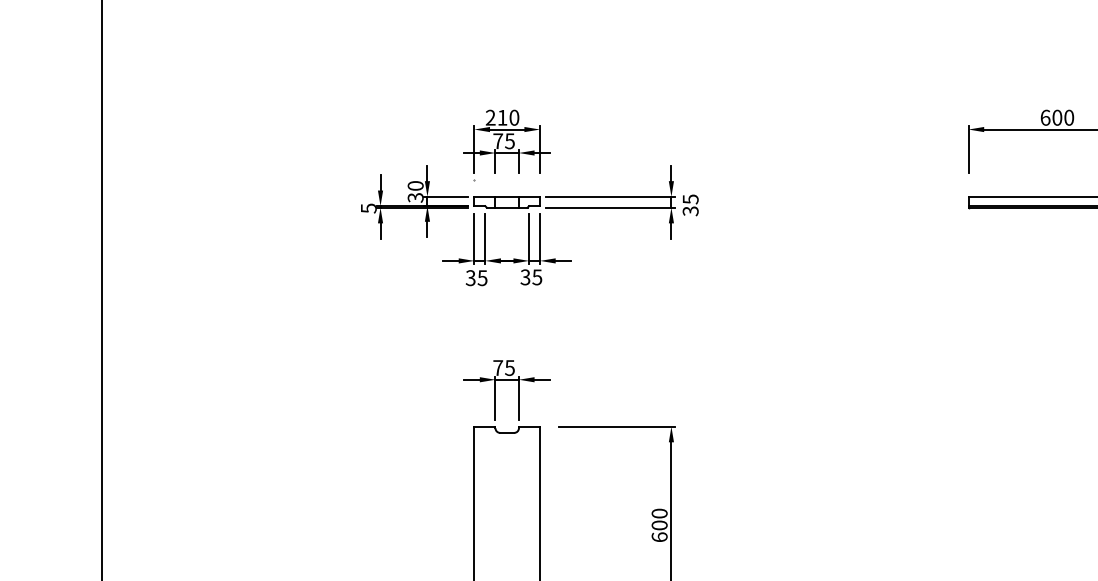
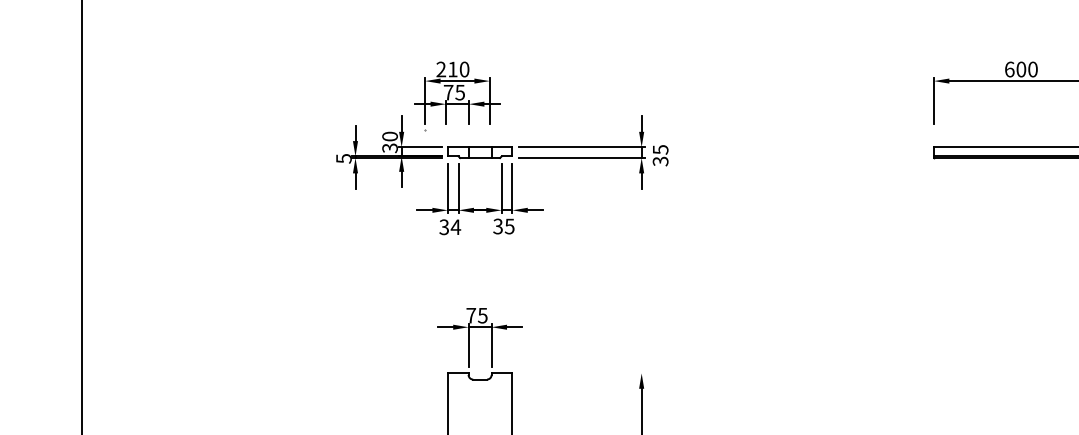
part: (506, 145) -> (456, 96), moved
text: (482, 278) -> (455, 227), 35 -> 34
line: (616, 426) -> (587, 373), removed

